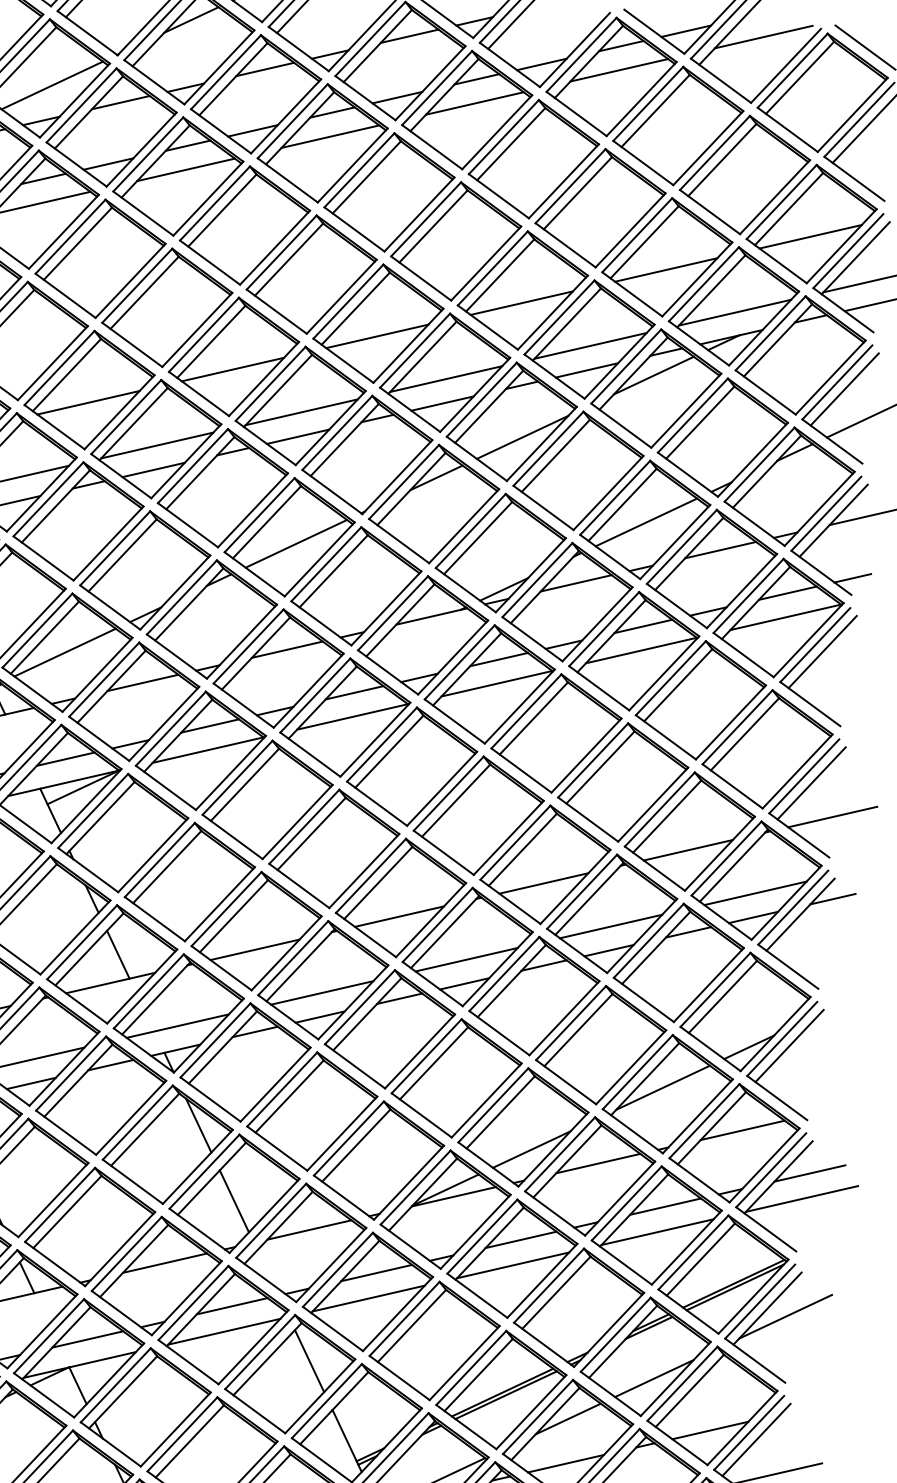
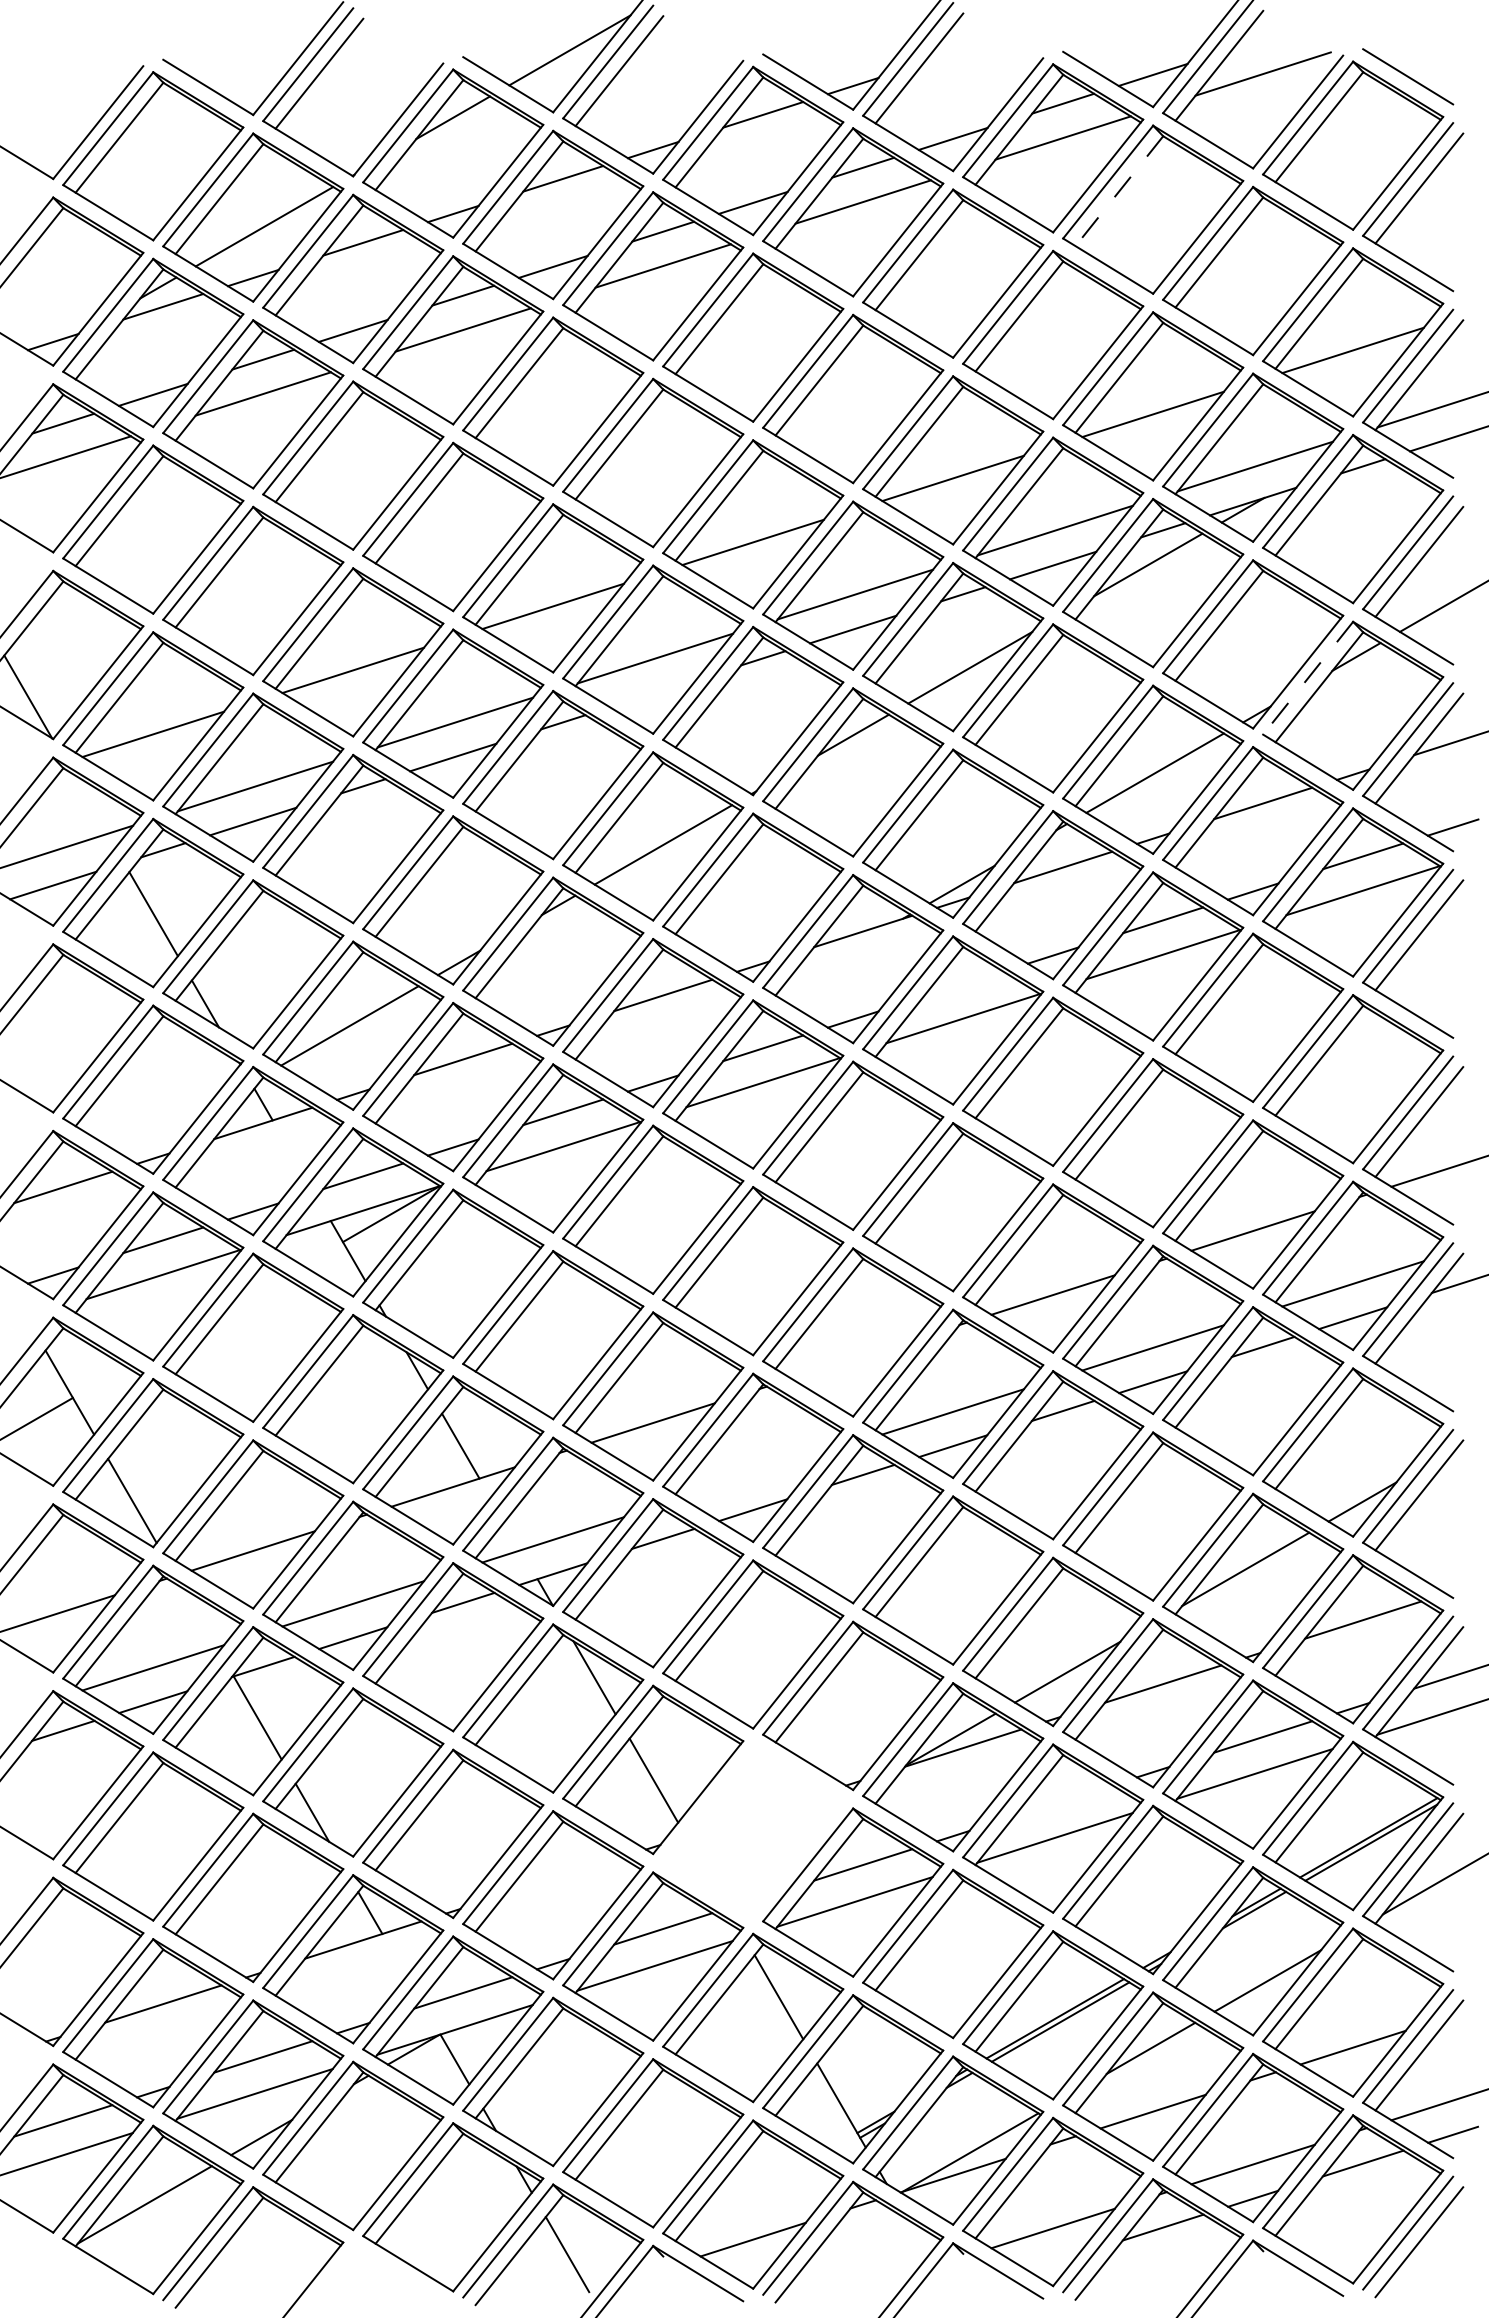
line: (655, 111) -> (1119, 191), solid -> dashed
line: (298, 436) -> (653, 693), removed
line: (759, 464) -> (1307, 678), solid -> dashed
line: (499, 659) -> (963, 984), removed
line: (399, 916) -> (852, 1358), removed
line: (321, 992) -> (752, 1475), removed
line: (521, 1239) -> (1063, 1800), removed
part: (301, 1243) -> (753, 1831), removed
line: (165, 1262) -> (563, 1875), removed

